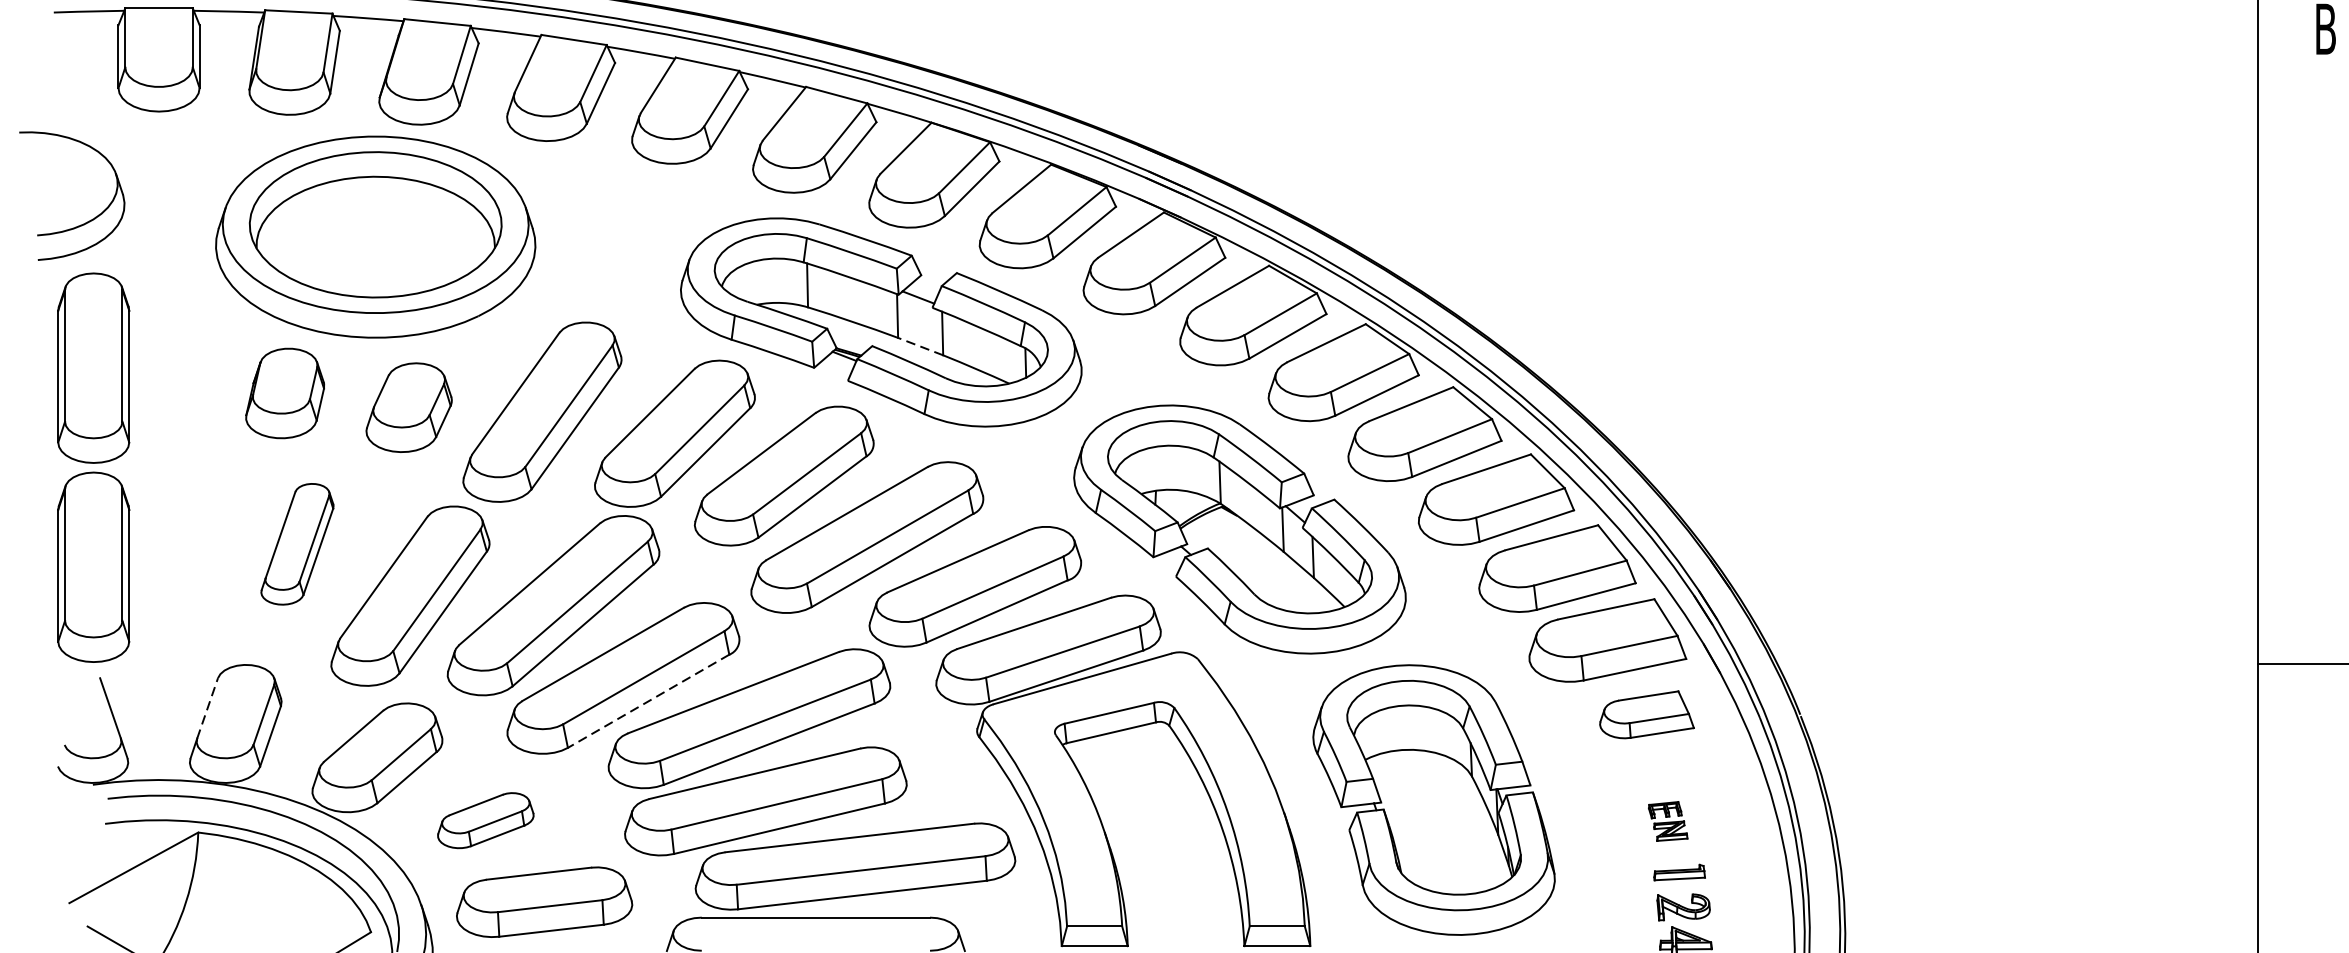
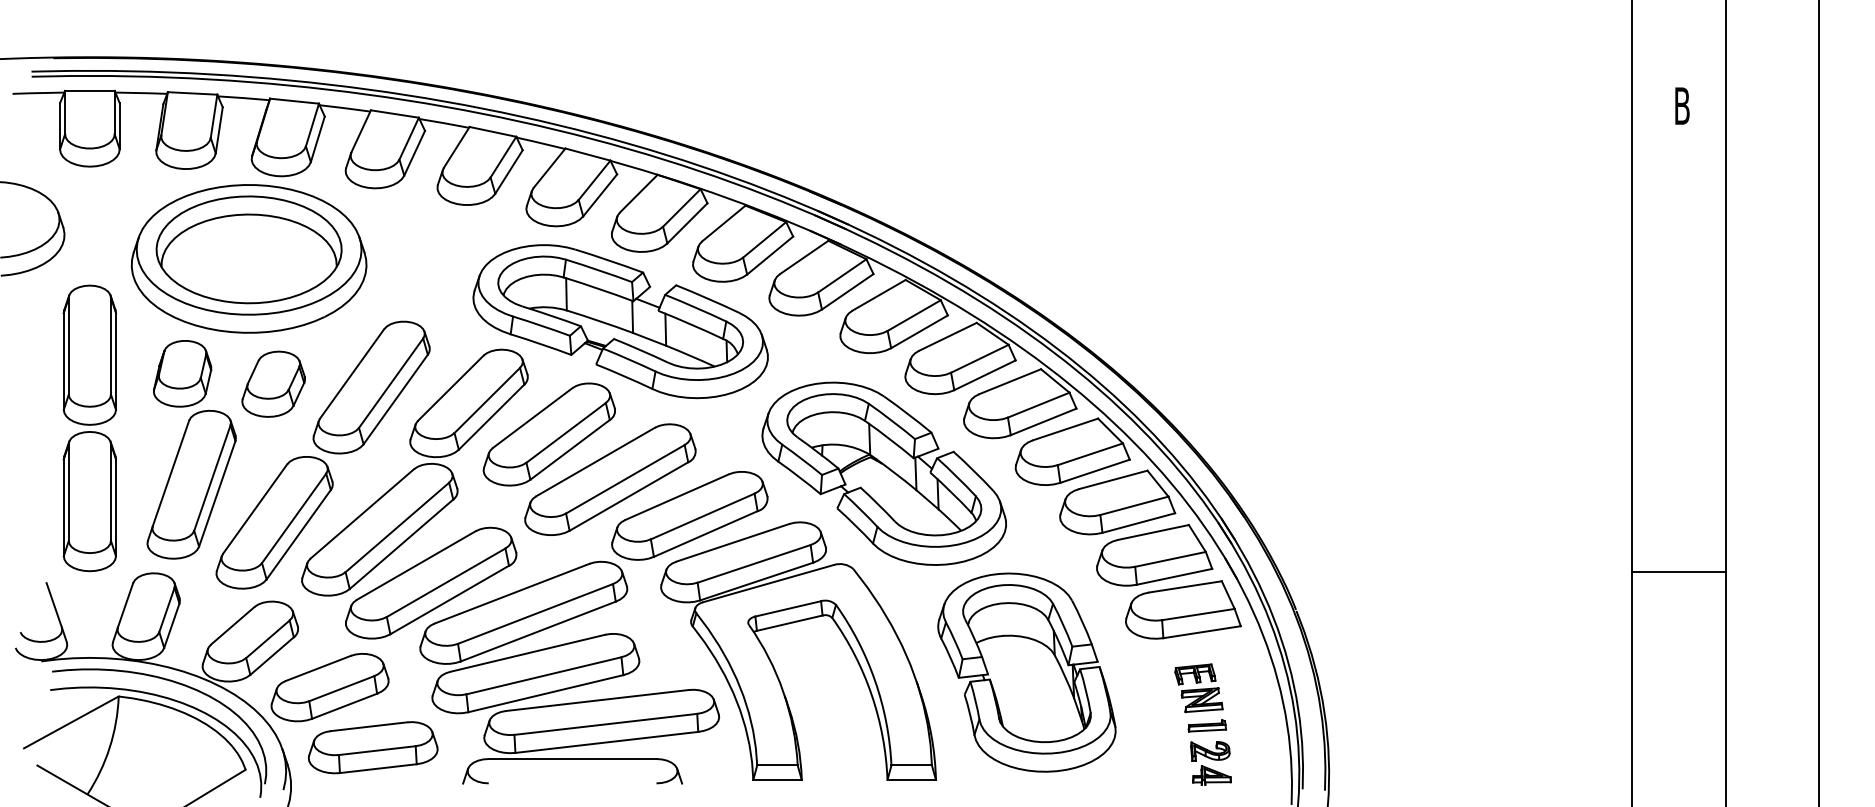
line: (920, 346) -> (649, 339), dashed -> solid
part: (93, 467) -> (89, 428), moved
part: (297, 544) -> (191, 484), size x1.67
line: (648, 701) -> (449, 600), dashed -> solid
line: (207, 707) -> (125, 604), dashed -> solid
part: (1647, 714) -> (1183, 609), size x1.67
part: (485, 820) -> (329, 687), size x1.67
part: (1667, 821) -> (1198, 688), size x1.67

